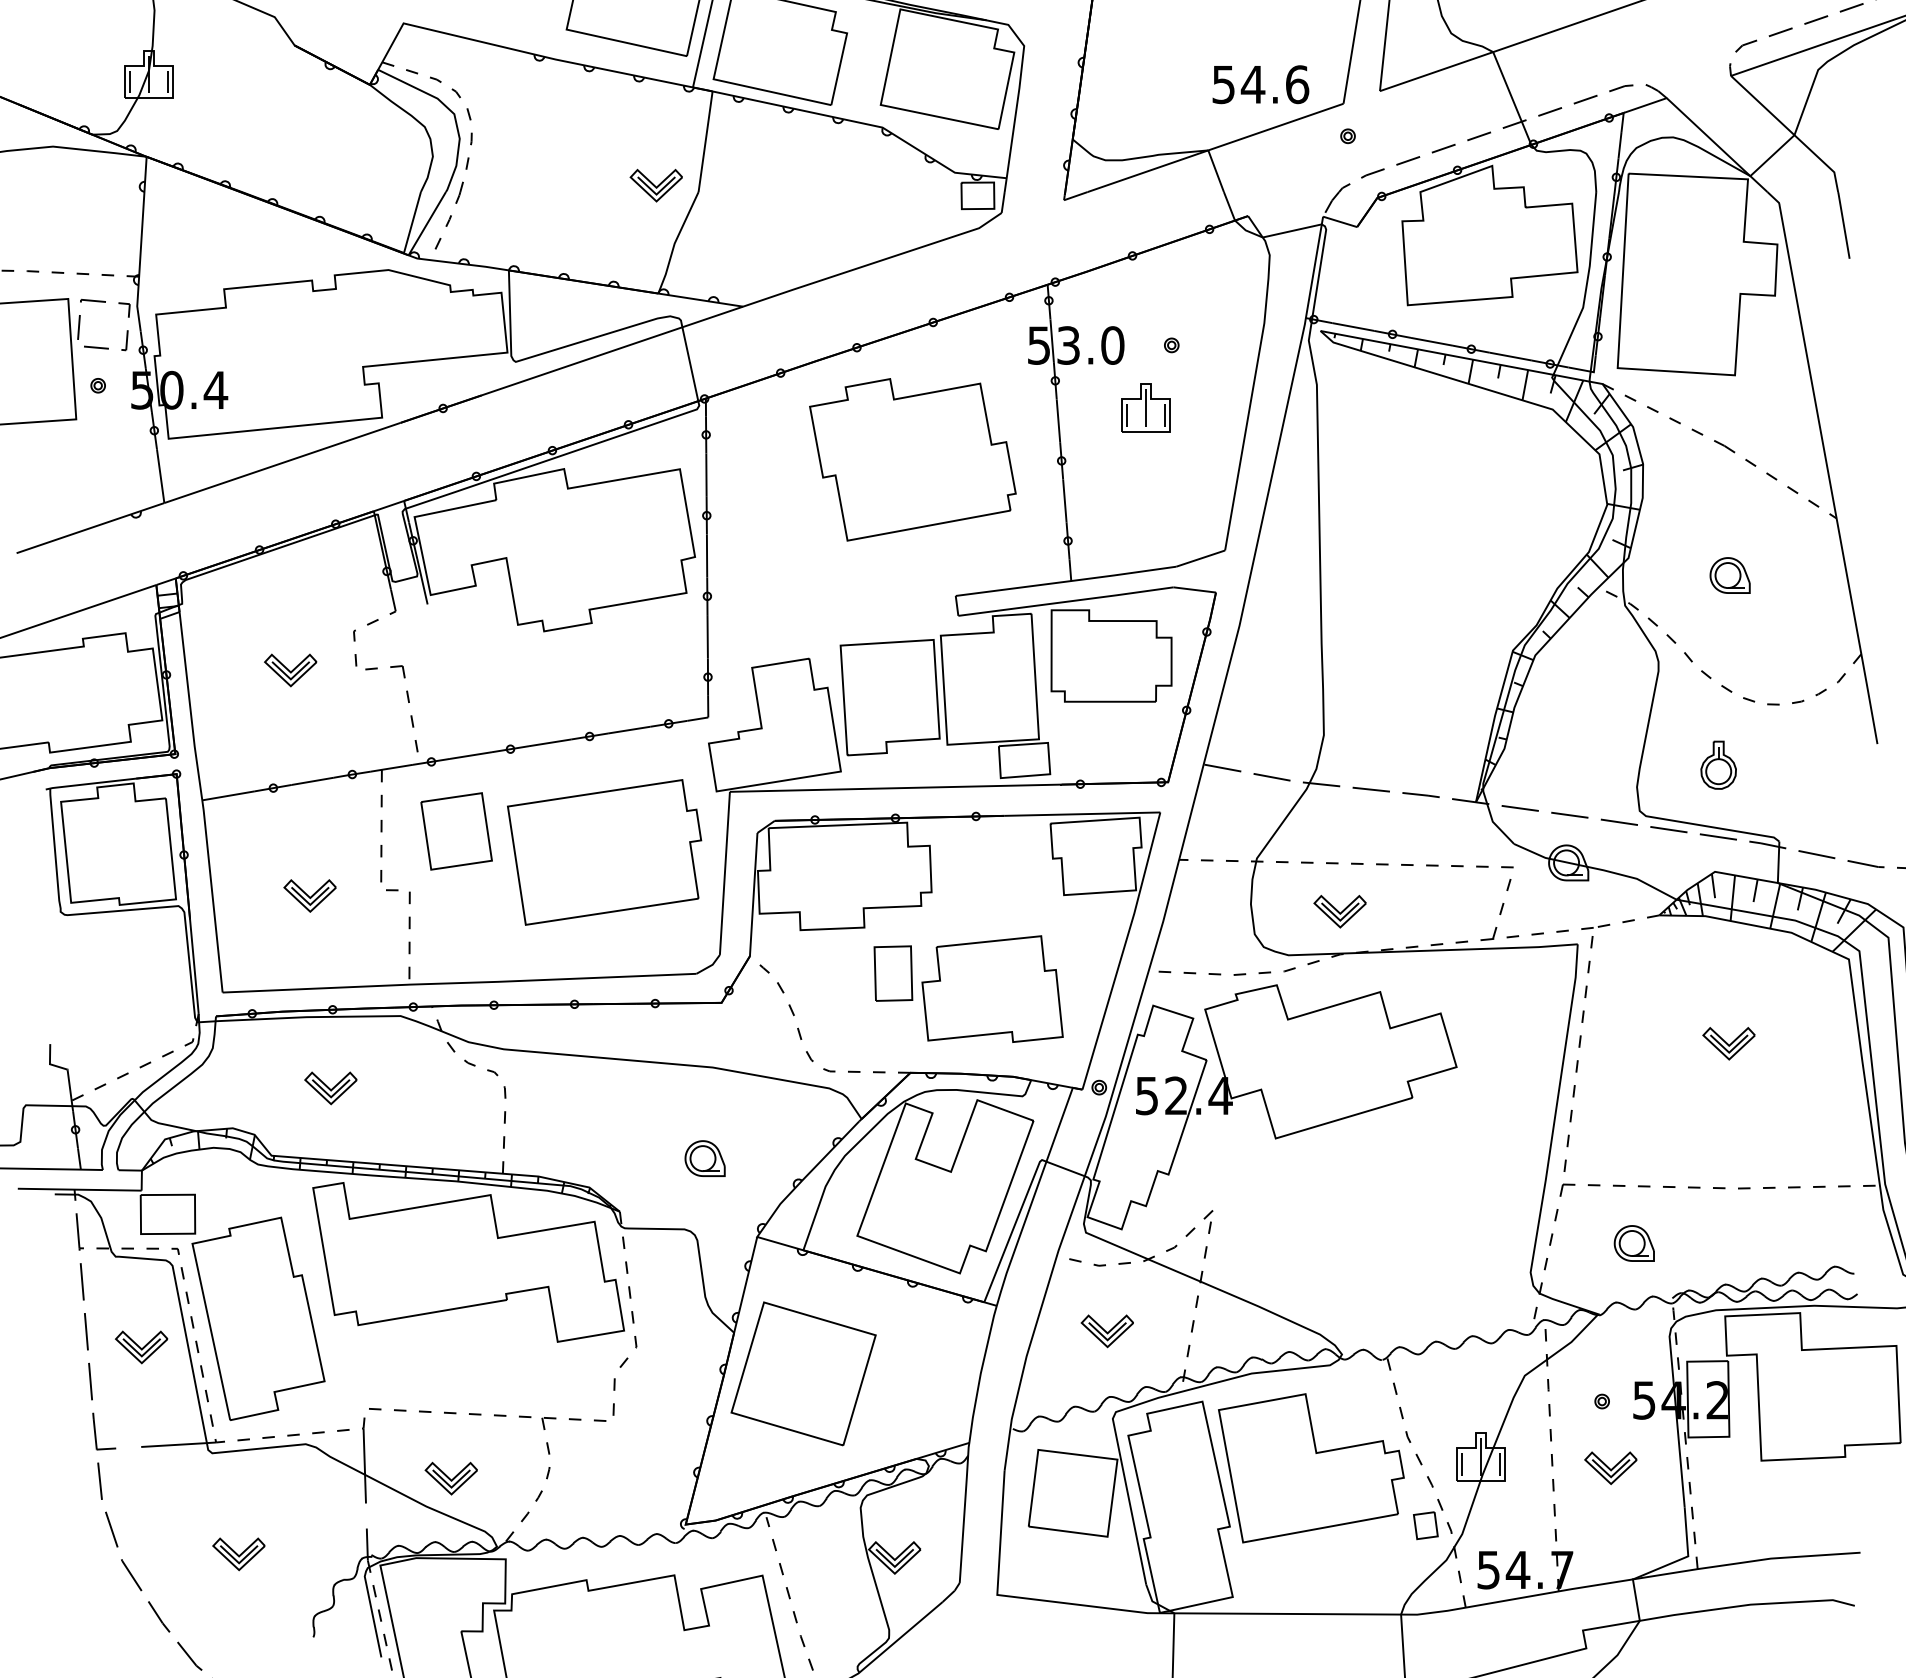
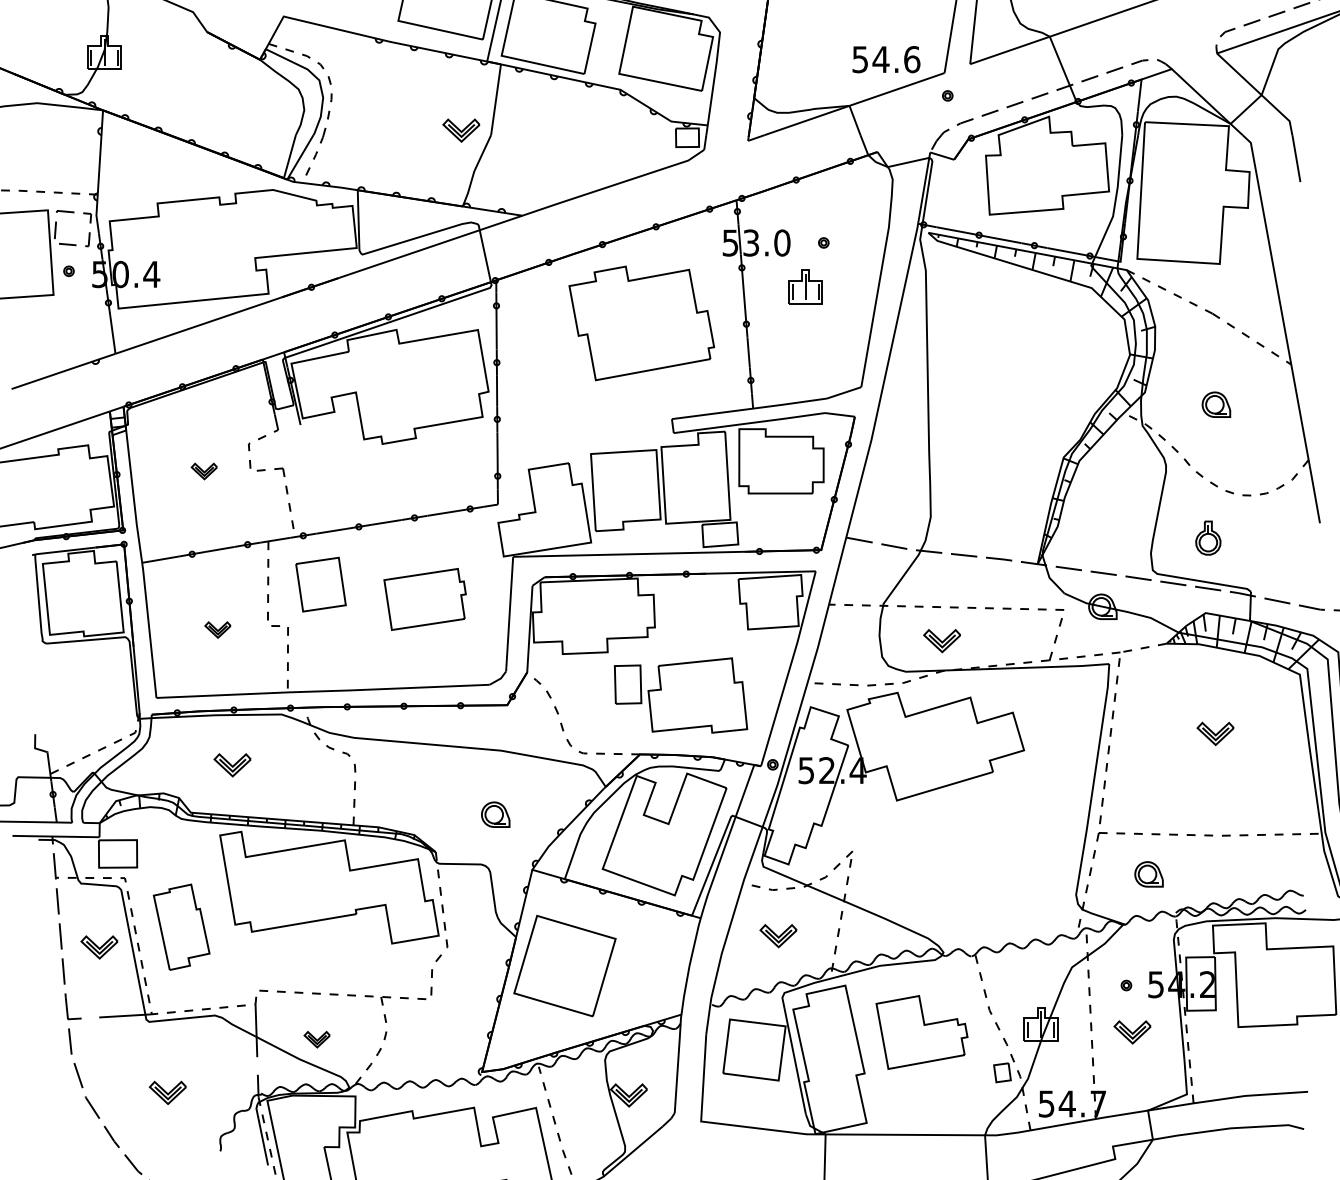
part: (290, 670) -> (204, 471), size x0.7
part: (604, 852) -> (424, 599), size x0.6
part: (309, 895) -> (217, 629), size x0.7
part: (258, 1318) -> (181, 927), size x0.6
part: (1311, 1468) -> (922, 1032), size x0.7
part: (450, 1478) -> (316, 1039), size x0.7

